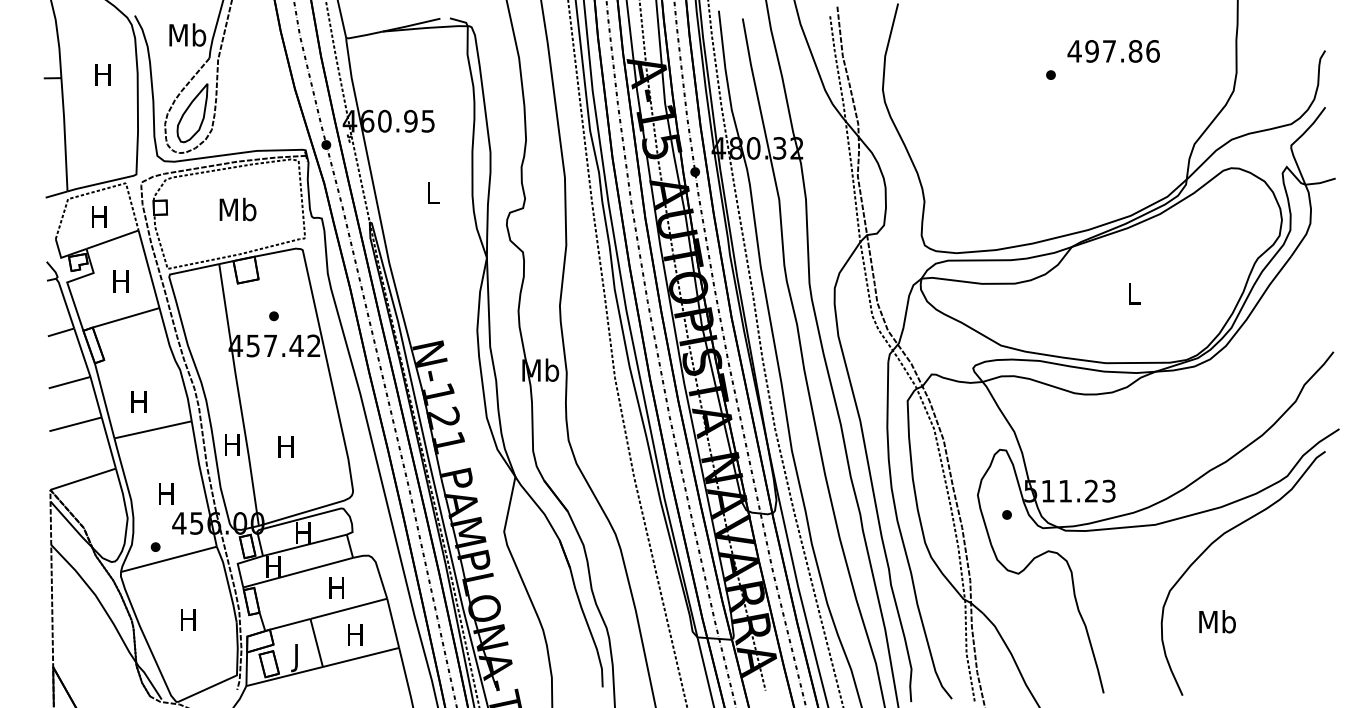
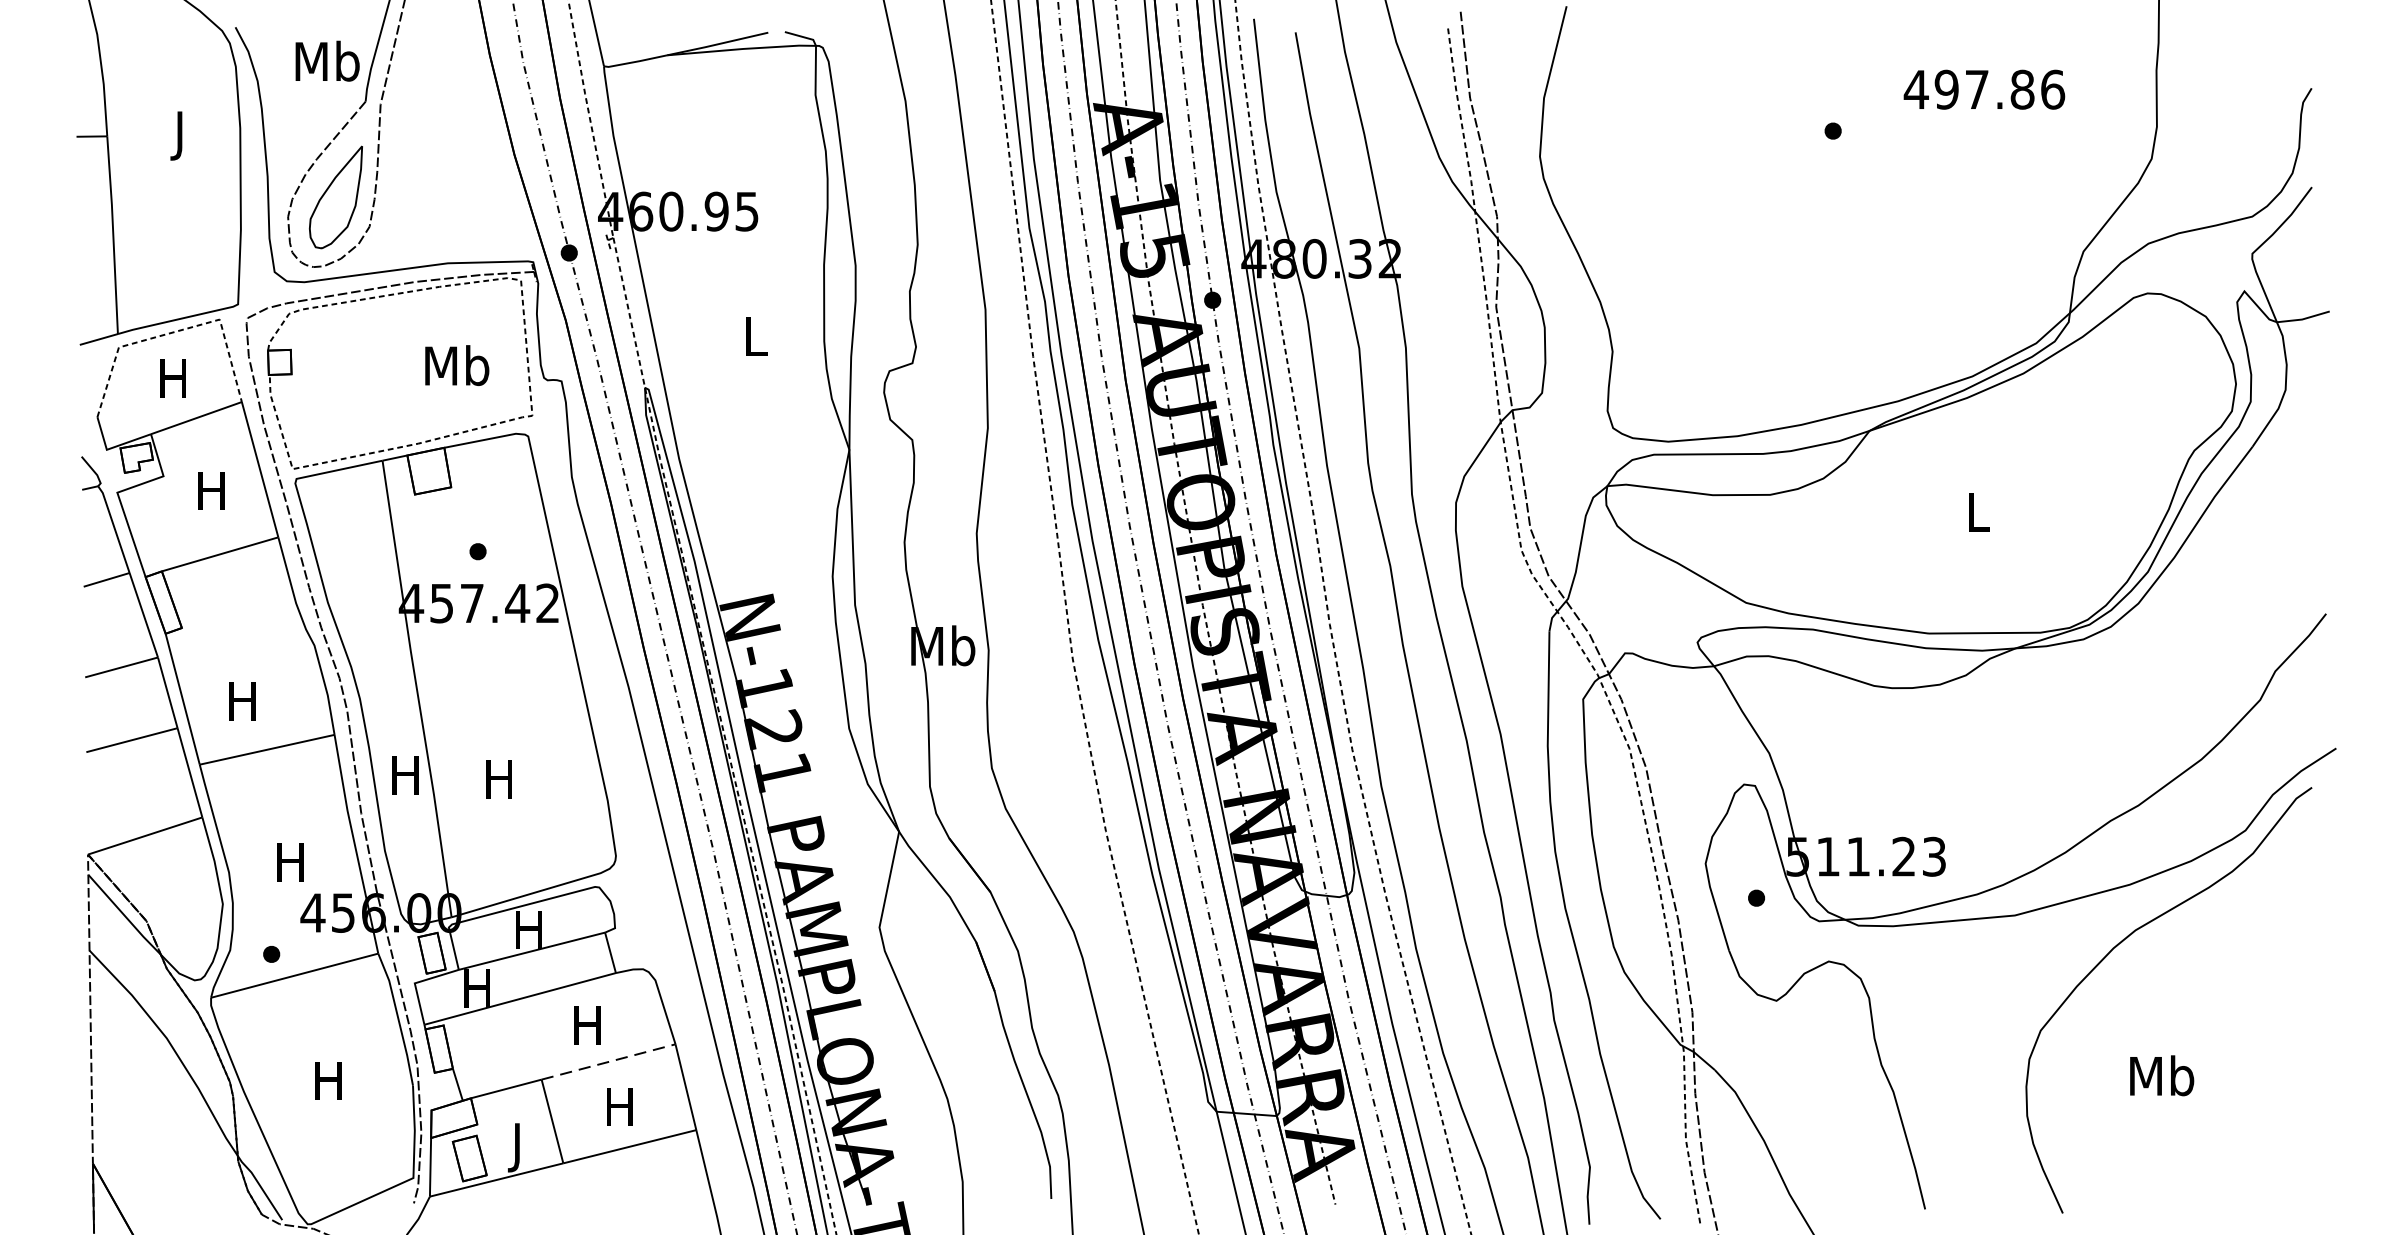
text: (1113, 51) -> (1984, 89), moved
text: (102, 77) -> (178, 135), H -> J
text: (237, 209) -> (456, 365), moved
line: (348, 608) -> (607, 1061), solid -> dashed
text: (1217, 621) -> (2161, 1075), moved

